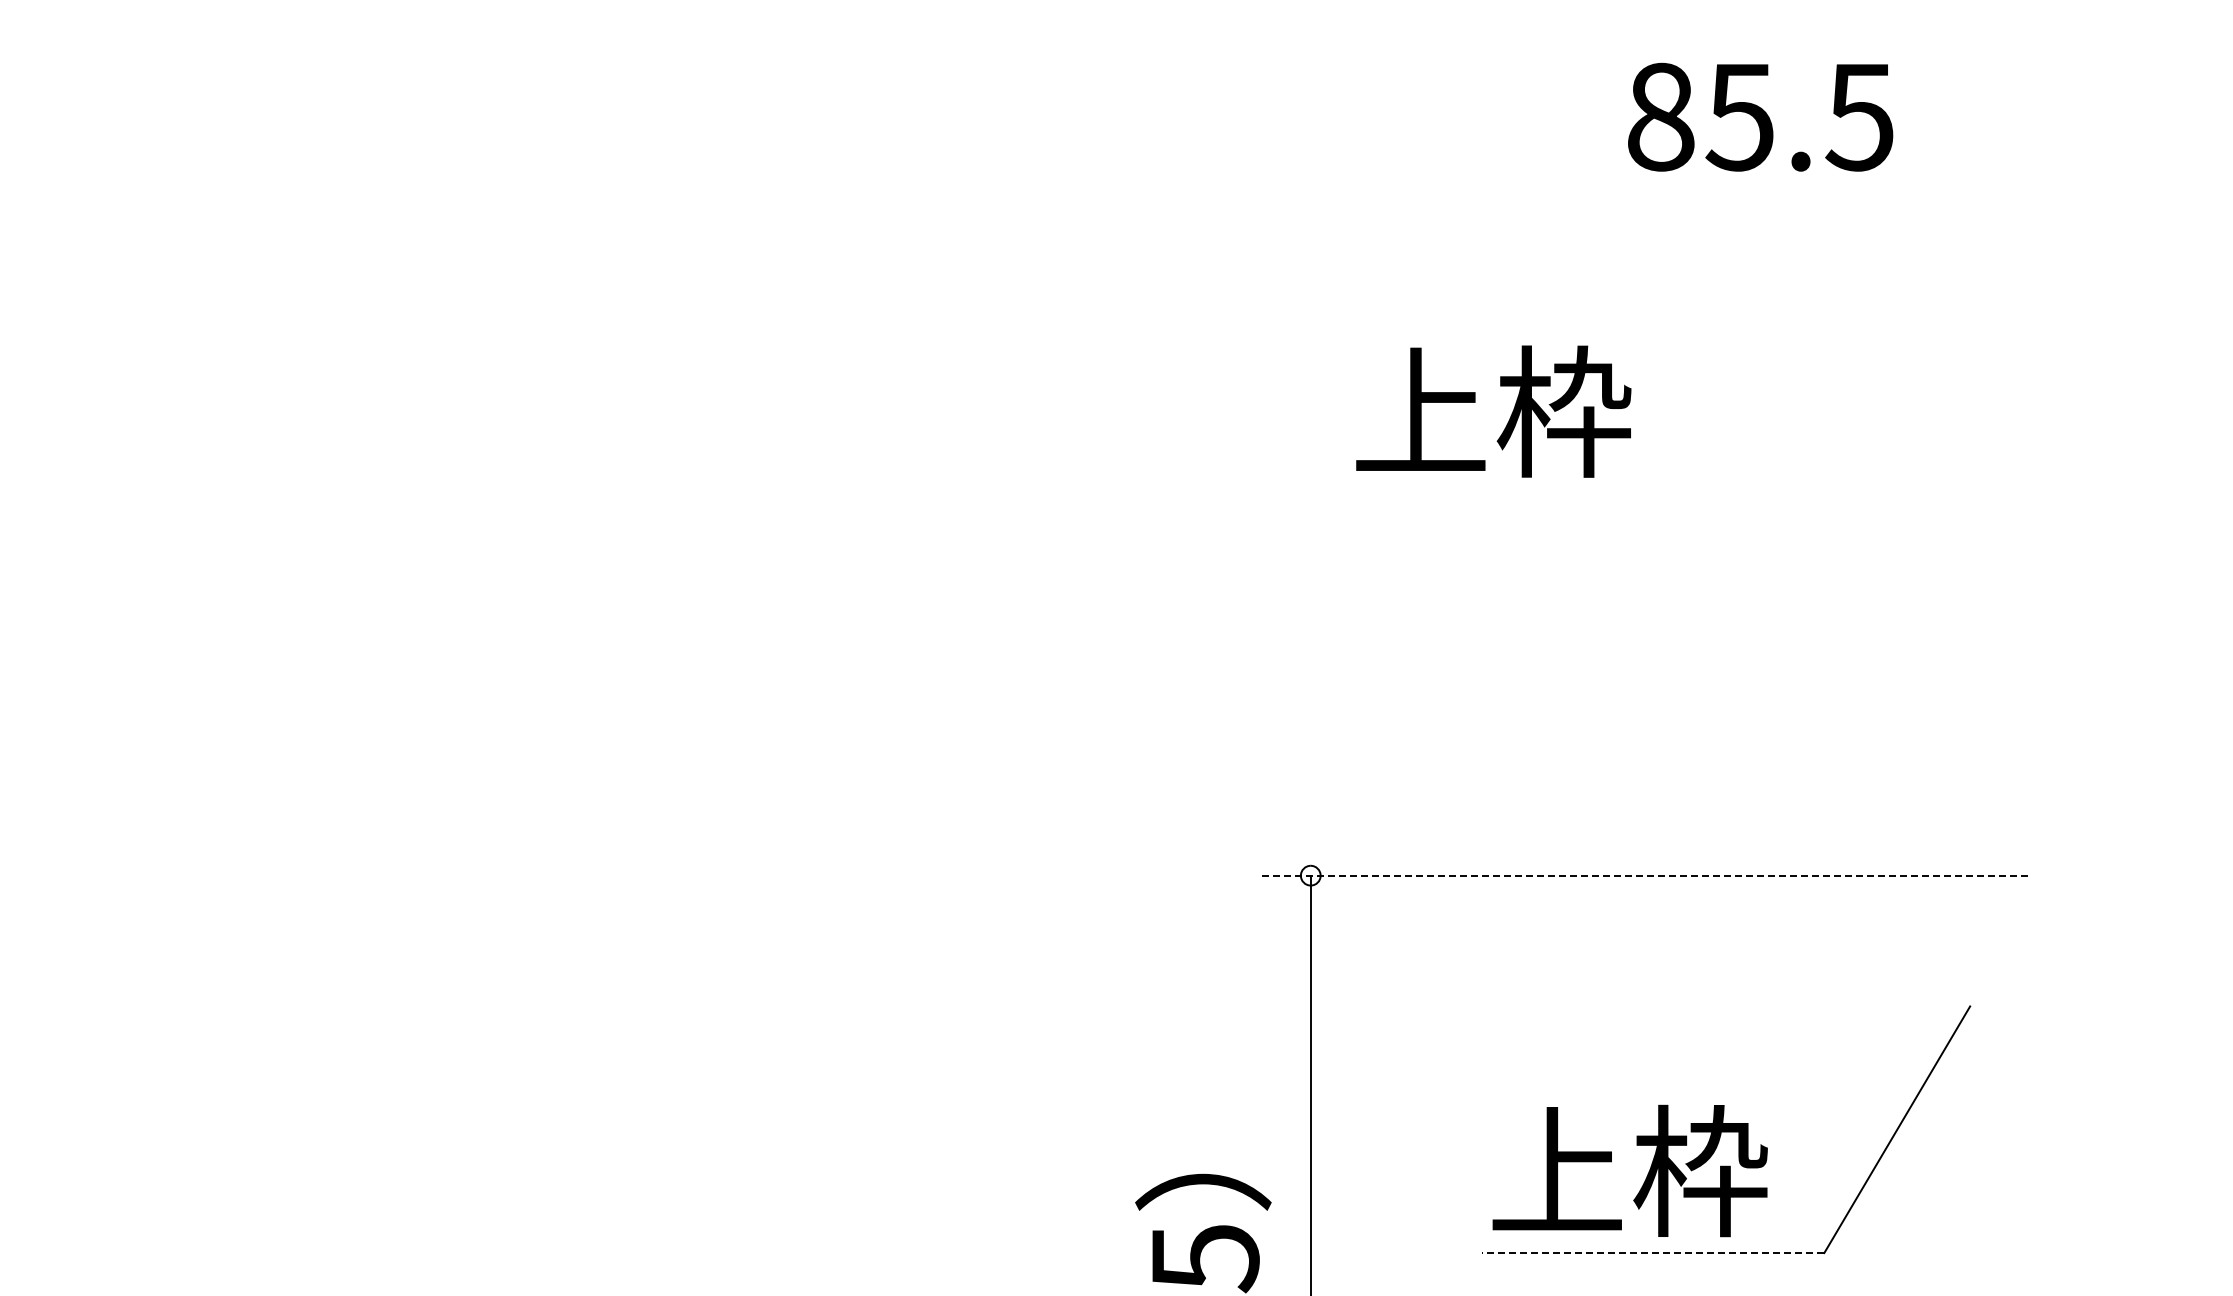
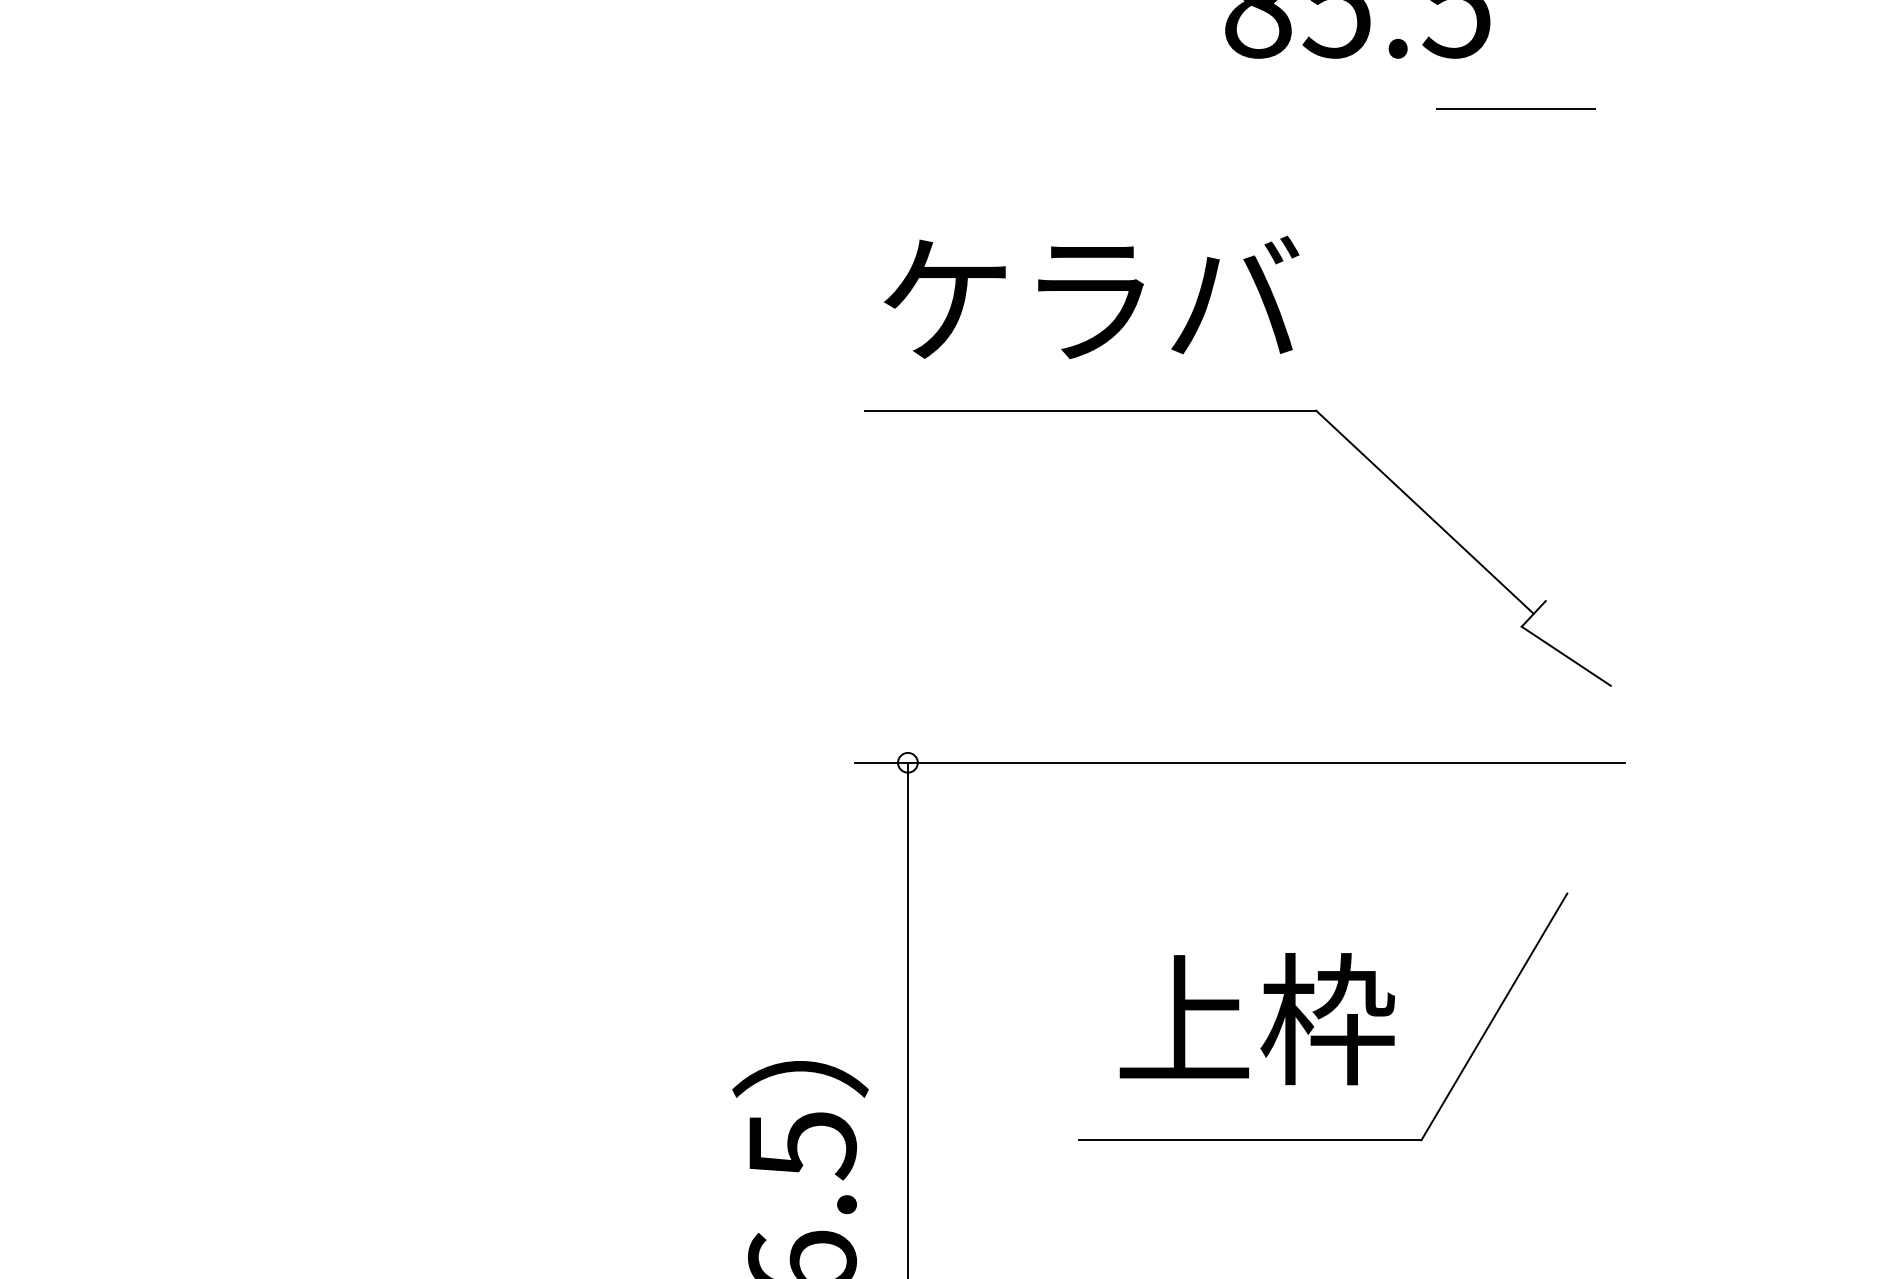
line: (1918, 222) -> (1515, 109), added
text: (1494, 411) -> (1091, 298), 上枠 -> ケラバ
part: (1640, 524) -> (1237, 411), added
line: (1642, 875) -> (1239, 762), dashed -> solid
text: (1629, 1170) -> (1256, 1018), moved
line: (1652, 1253) -> (1249, 1140), dashed -> solid

